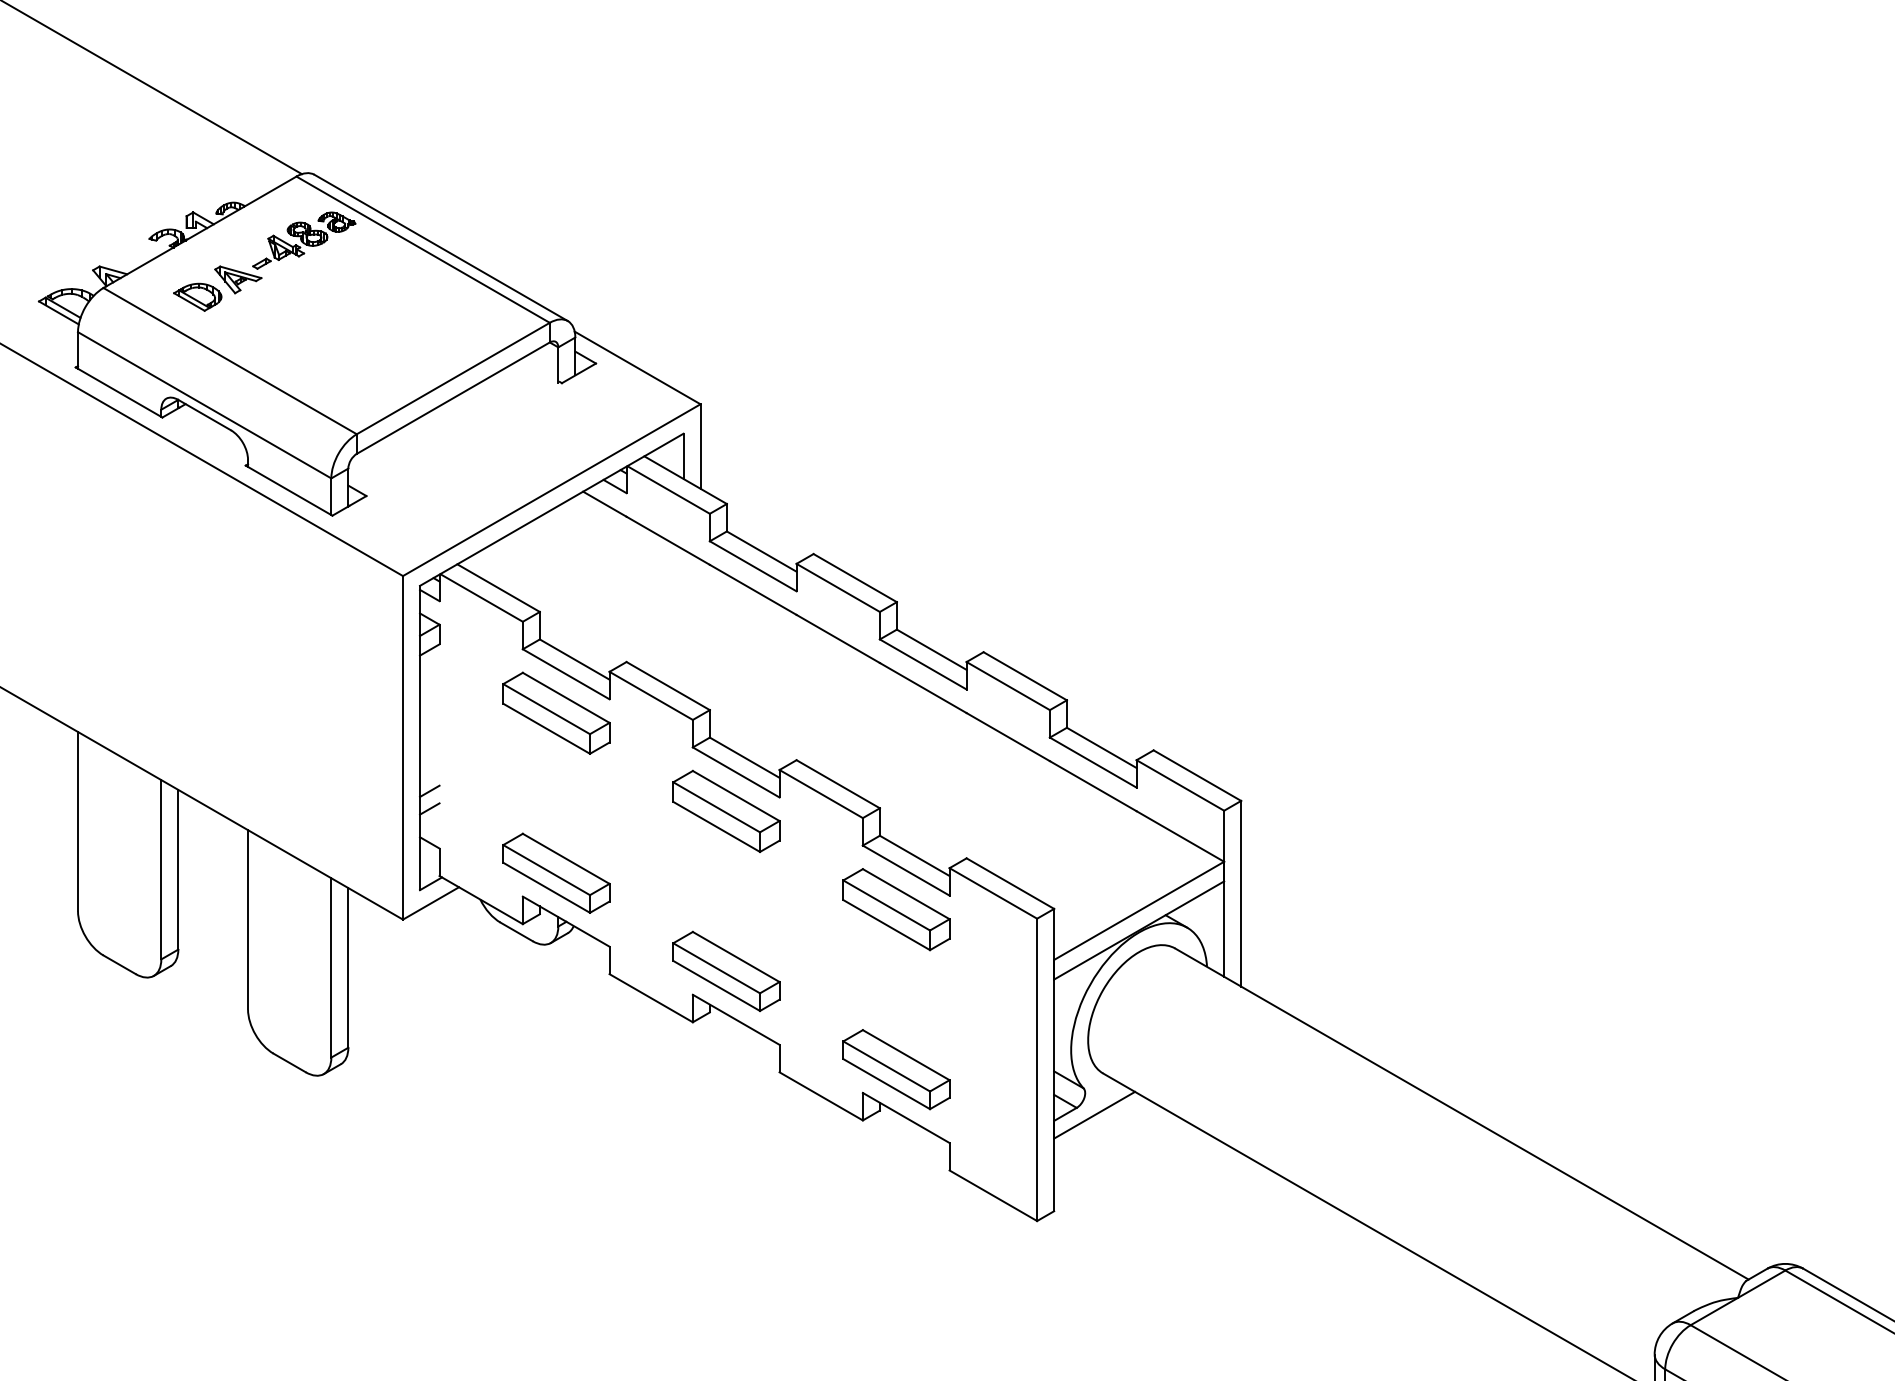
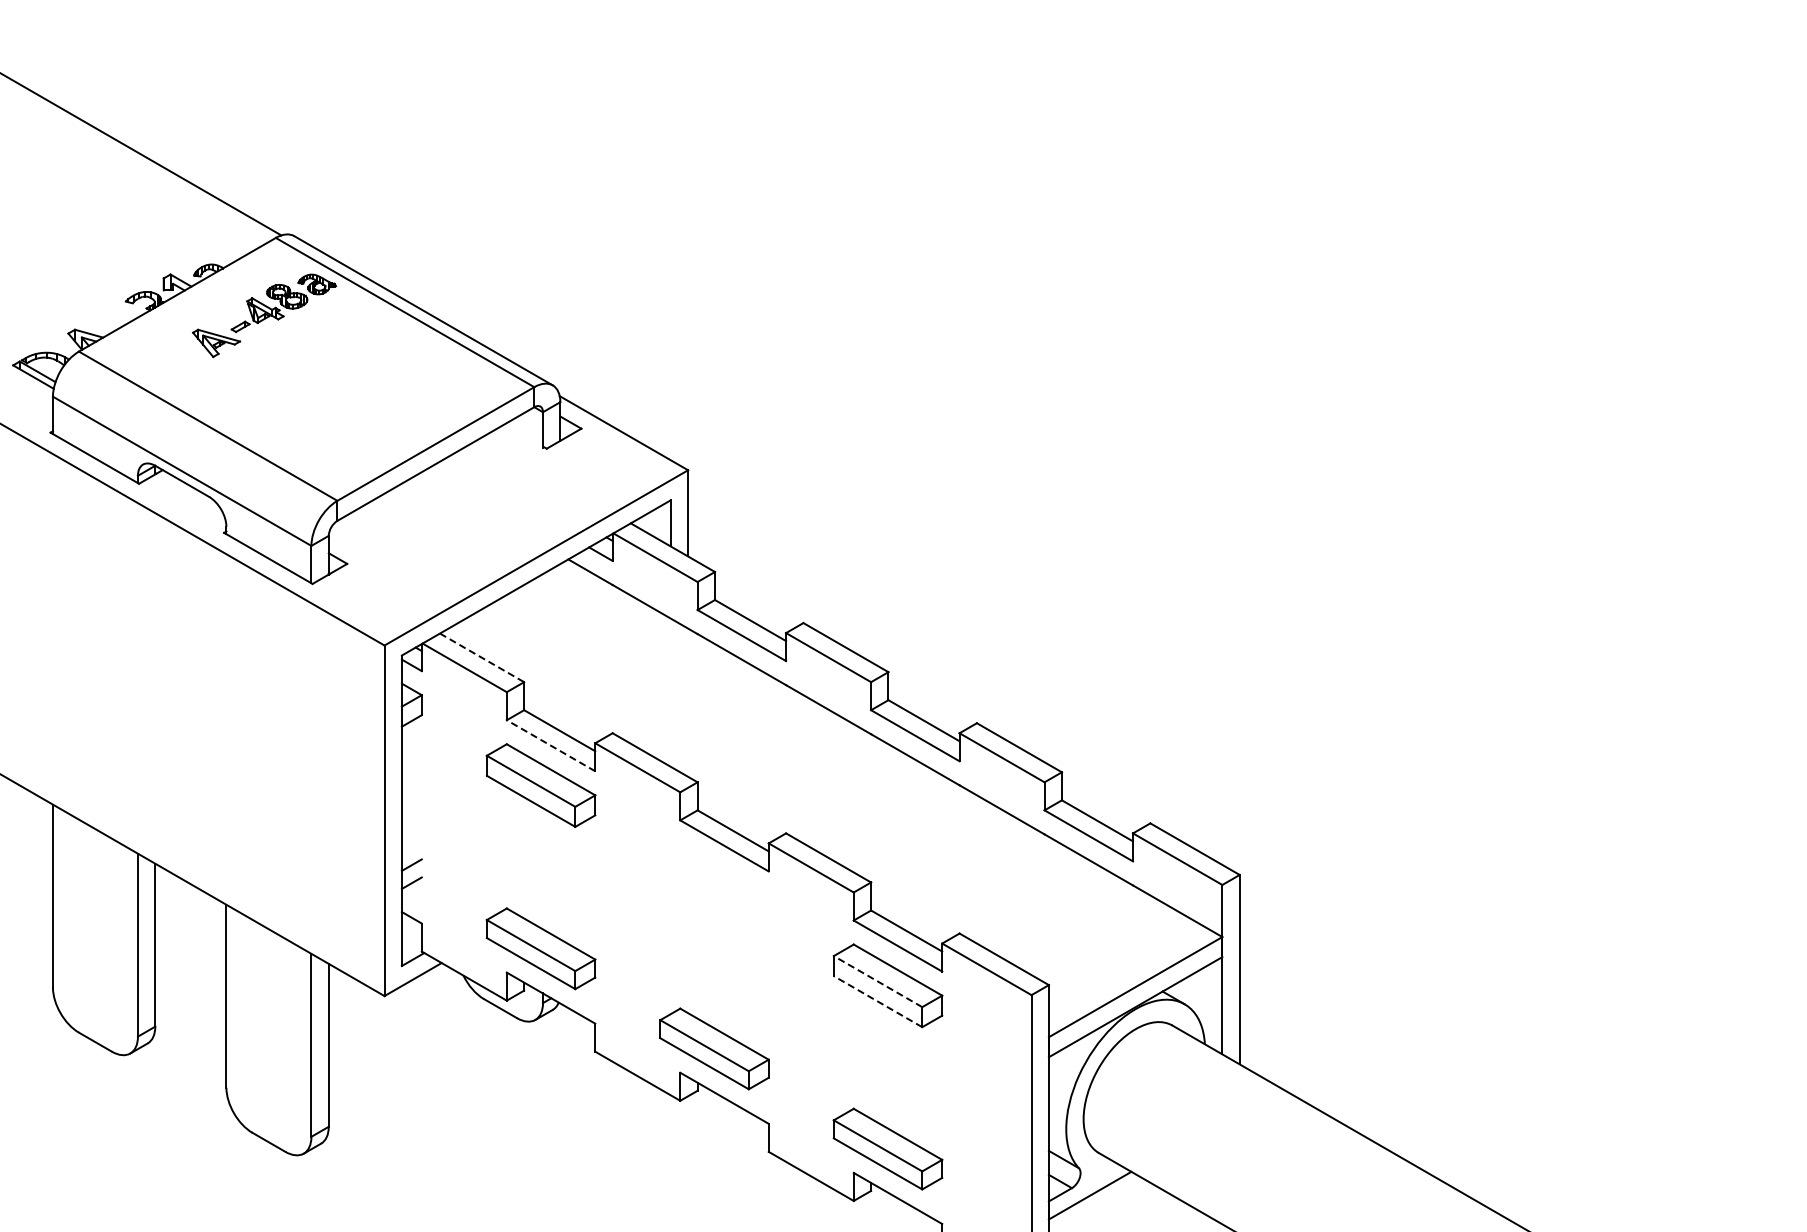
part: (197, 296) -> (174, 360), removed
line: (498, 588) -> (481, 658), solid -> dashed
line: (565, 674) -> (550, 745), solid -> dashed
part: (726, 810) -> (714, 884), removed
line: (886, 905) -> (877, 981), solid -> dashed
line: (886, 924) -> (877, 1001), solid -> dashed

